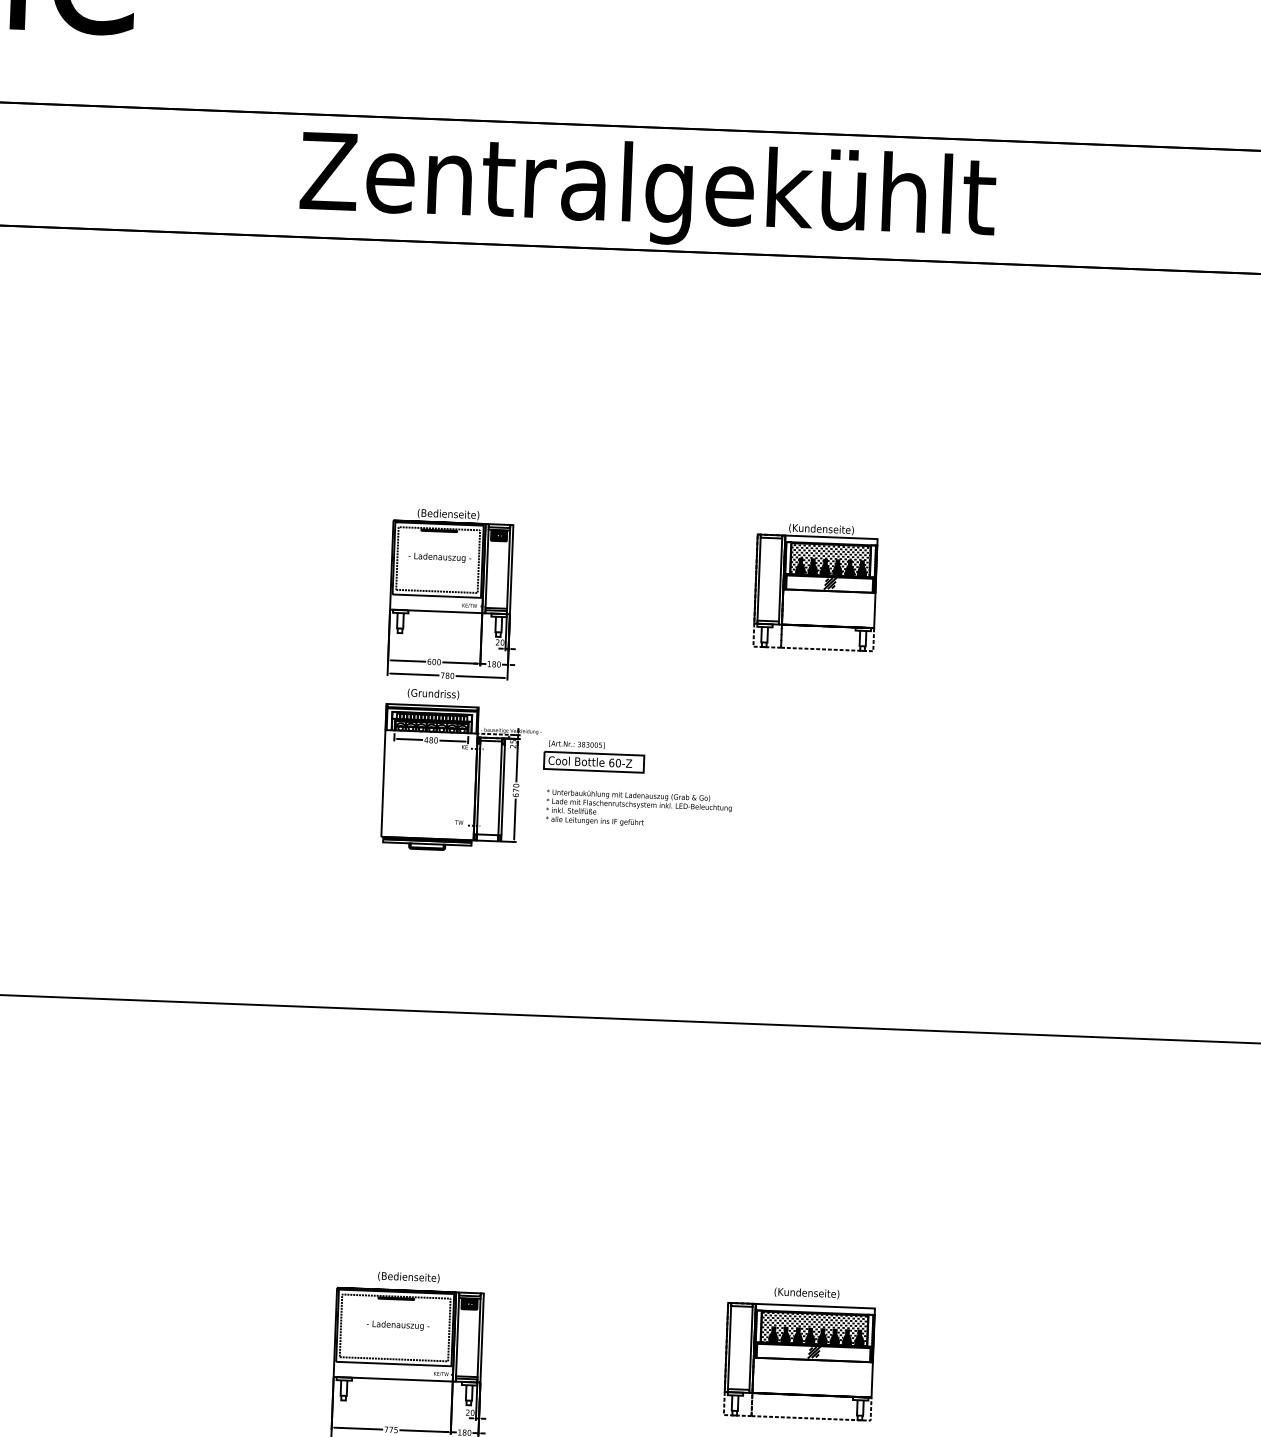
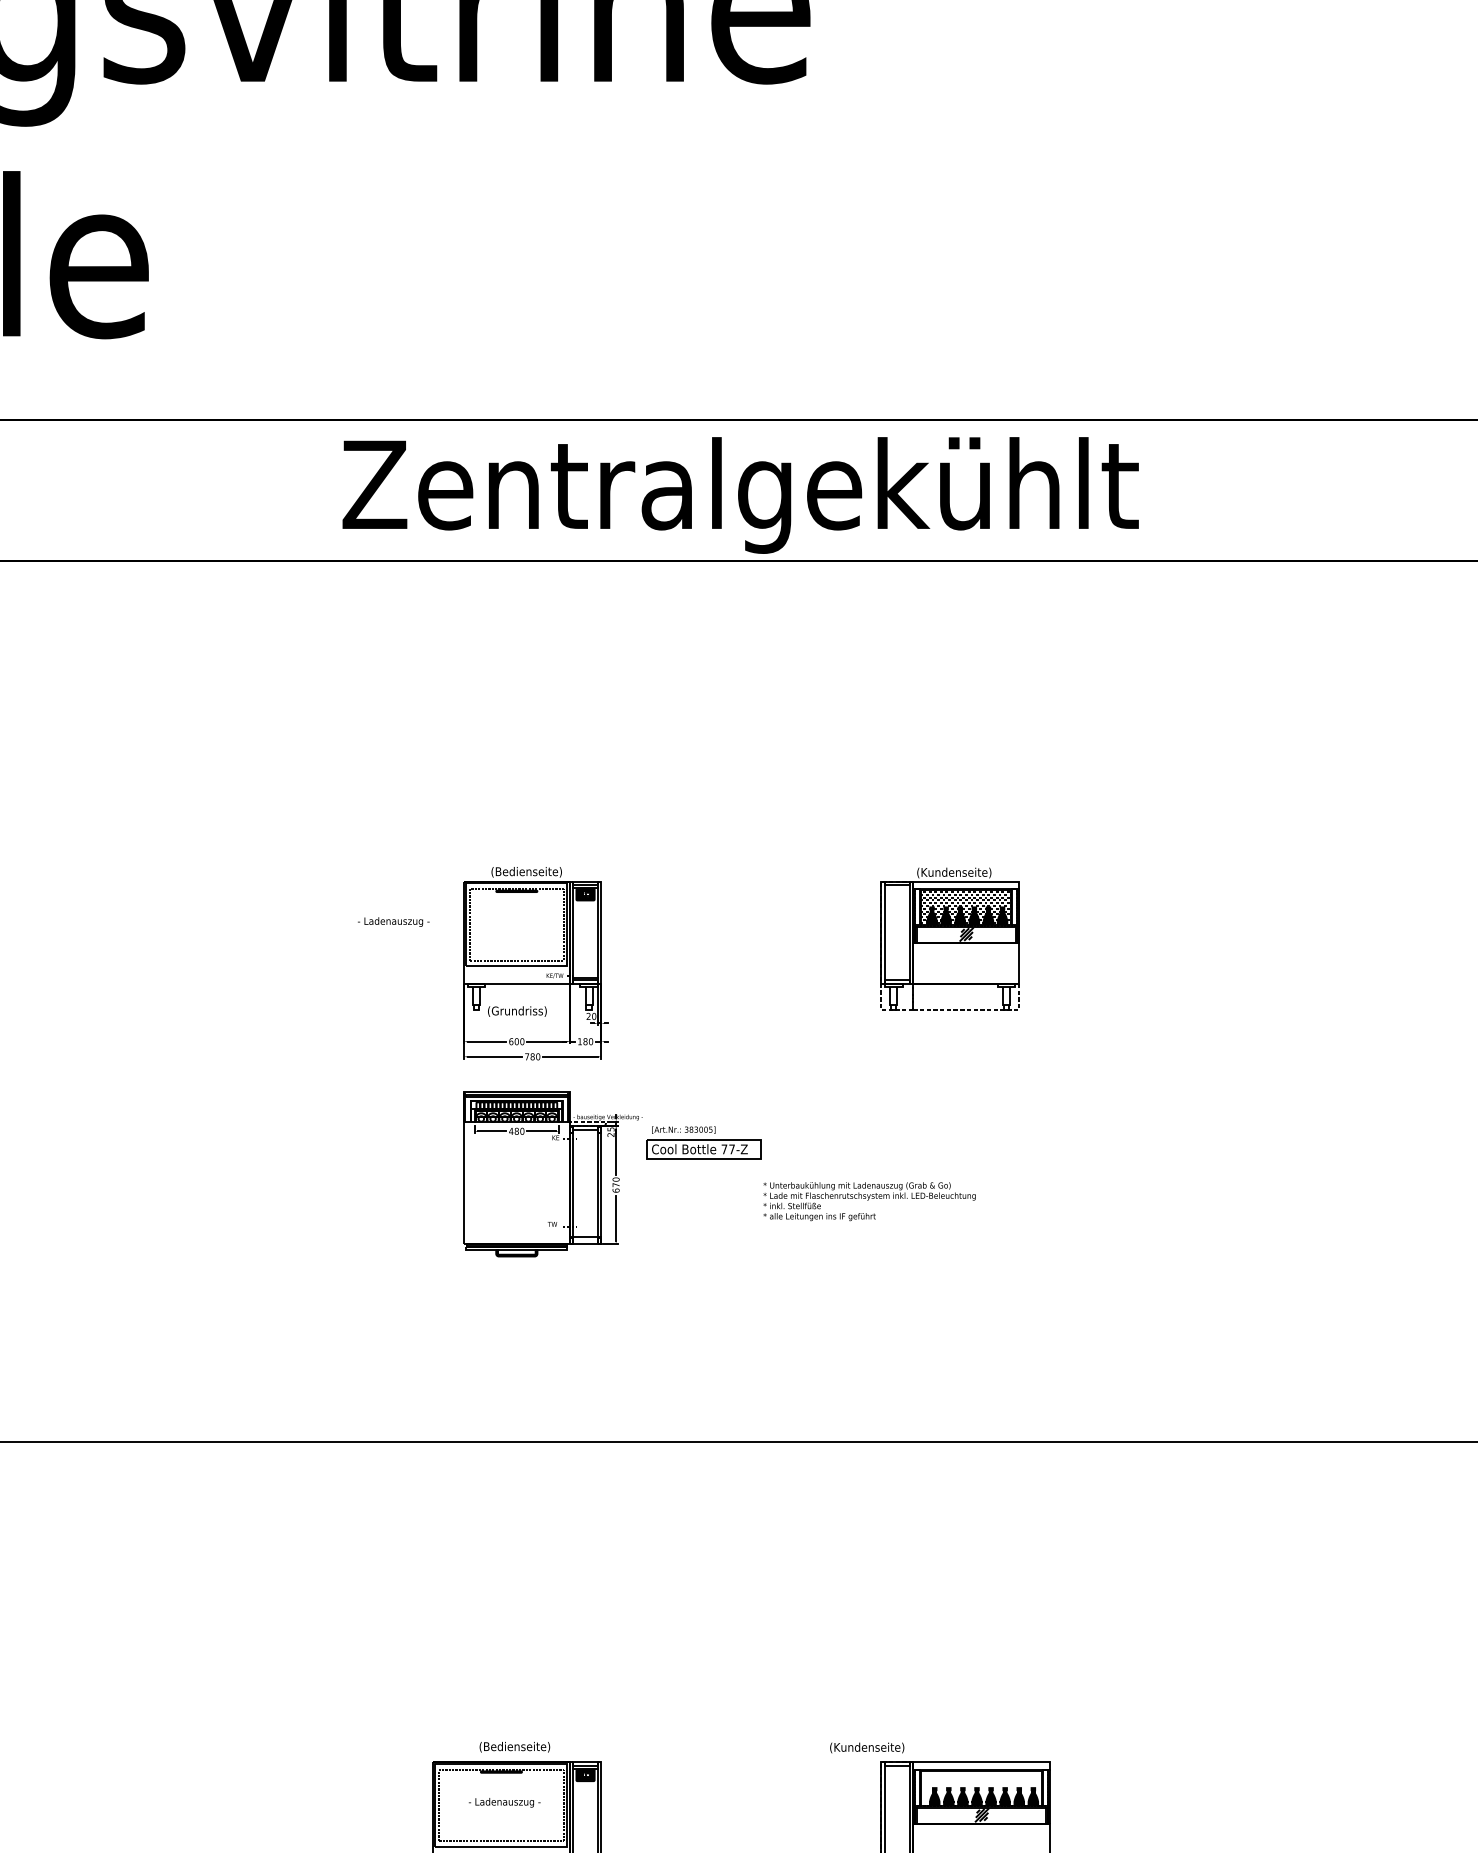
text: (439, 557) -> (393, 921), moved
text: (433, 694) -> (517, 1011), moved
text: (615, 763) -> (728, 1149), 60-Z -> 77-Z
text: (638, 809) -> (869, 1201), moved
text: (807, 1293) -> (867, 1747), moved
hatch: (814, 1329) -> (981, 1788), removed

